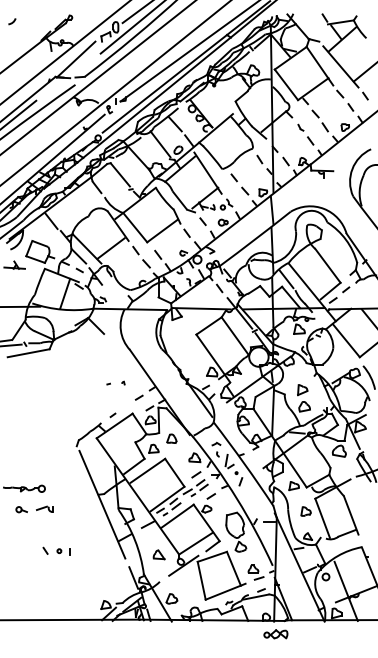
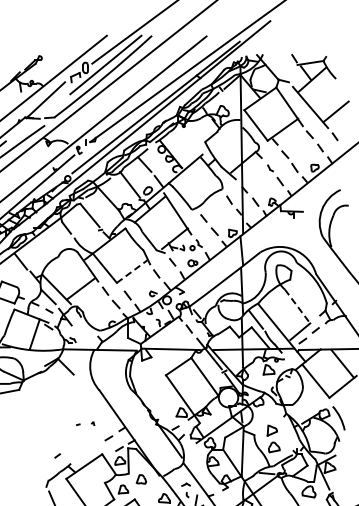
line: (162, 230) -> (132, 271), solid -> dashed
line: (328, 266) -> (298, 307), solid -> dashed
line: (112, 415) -> (57, 456), moved

